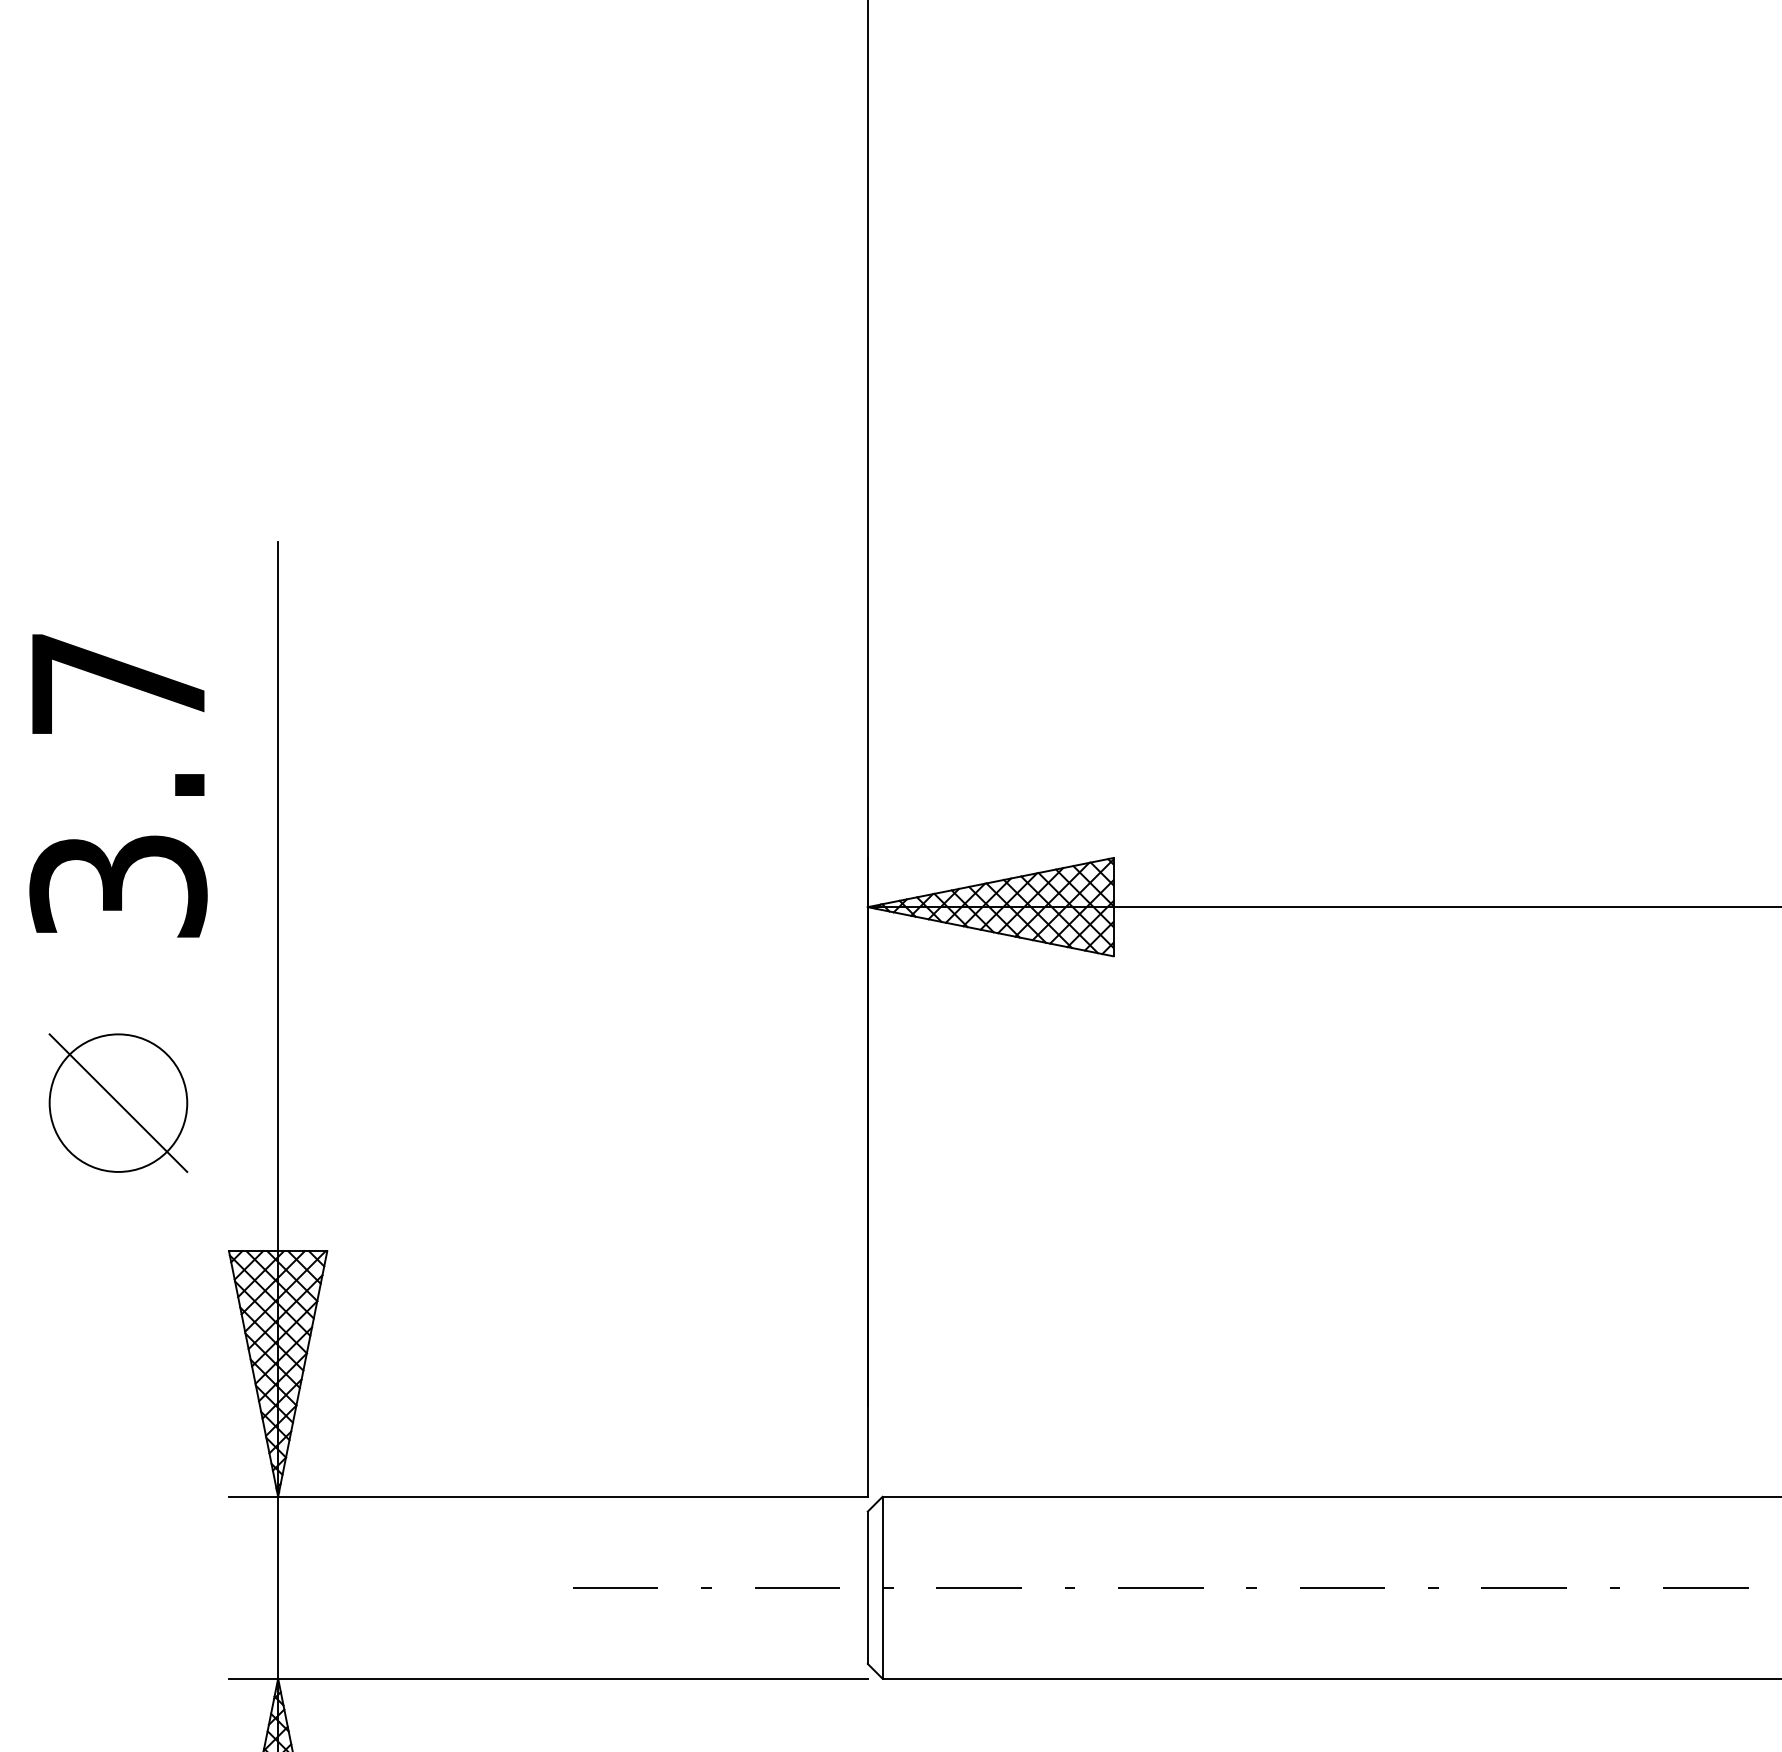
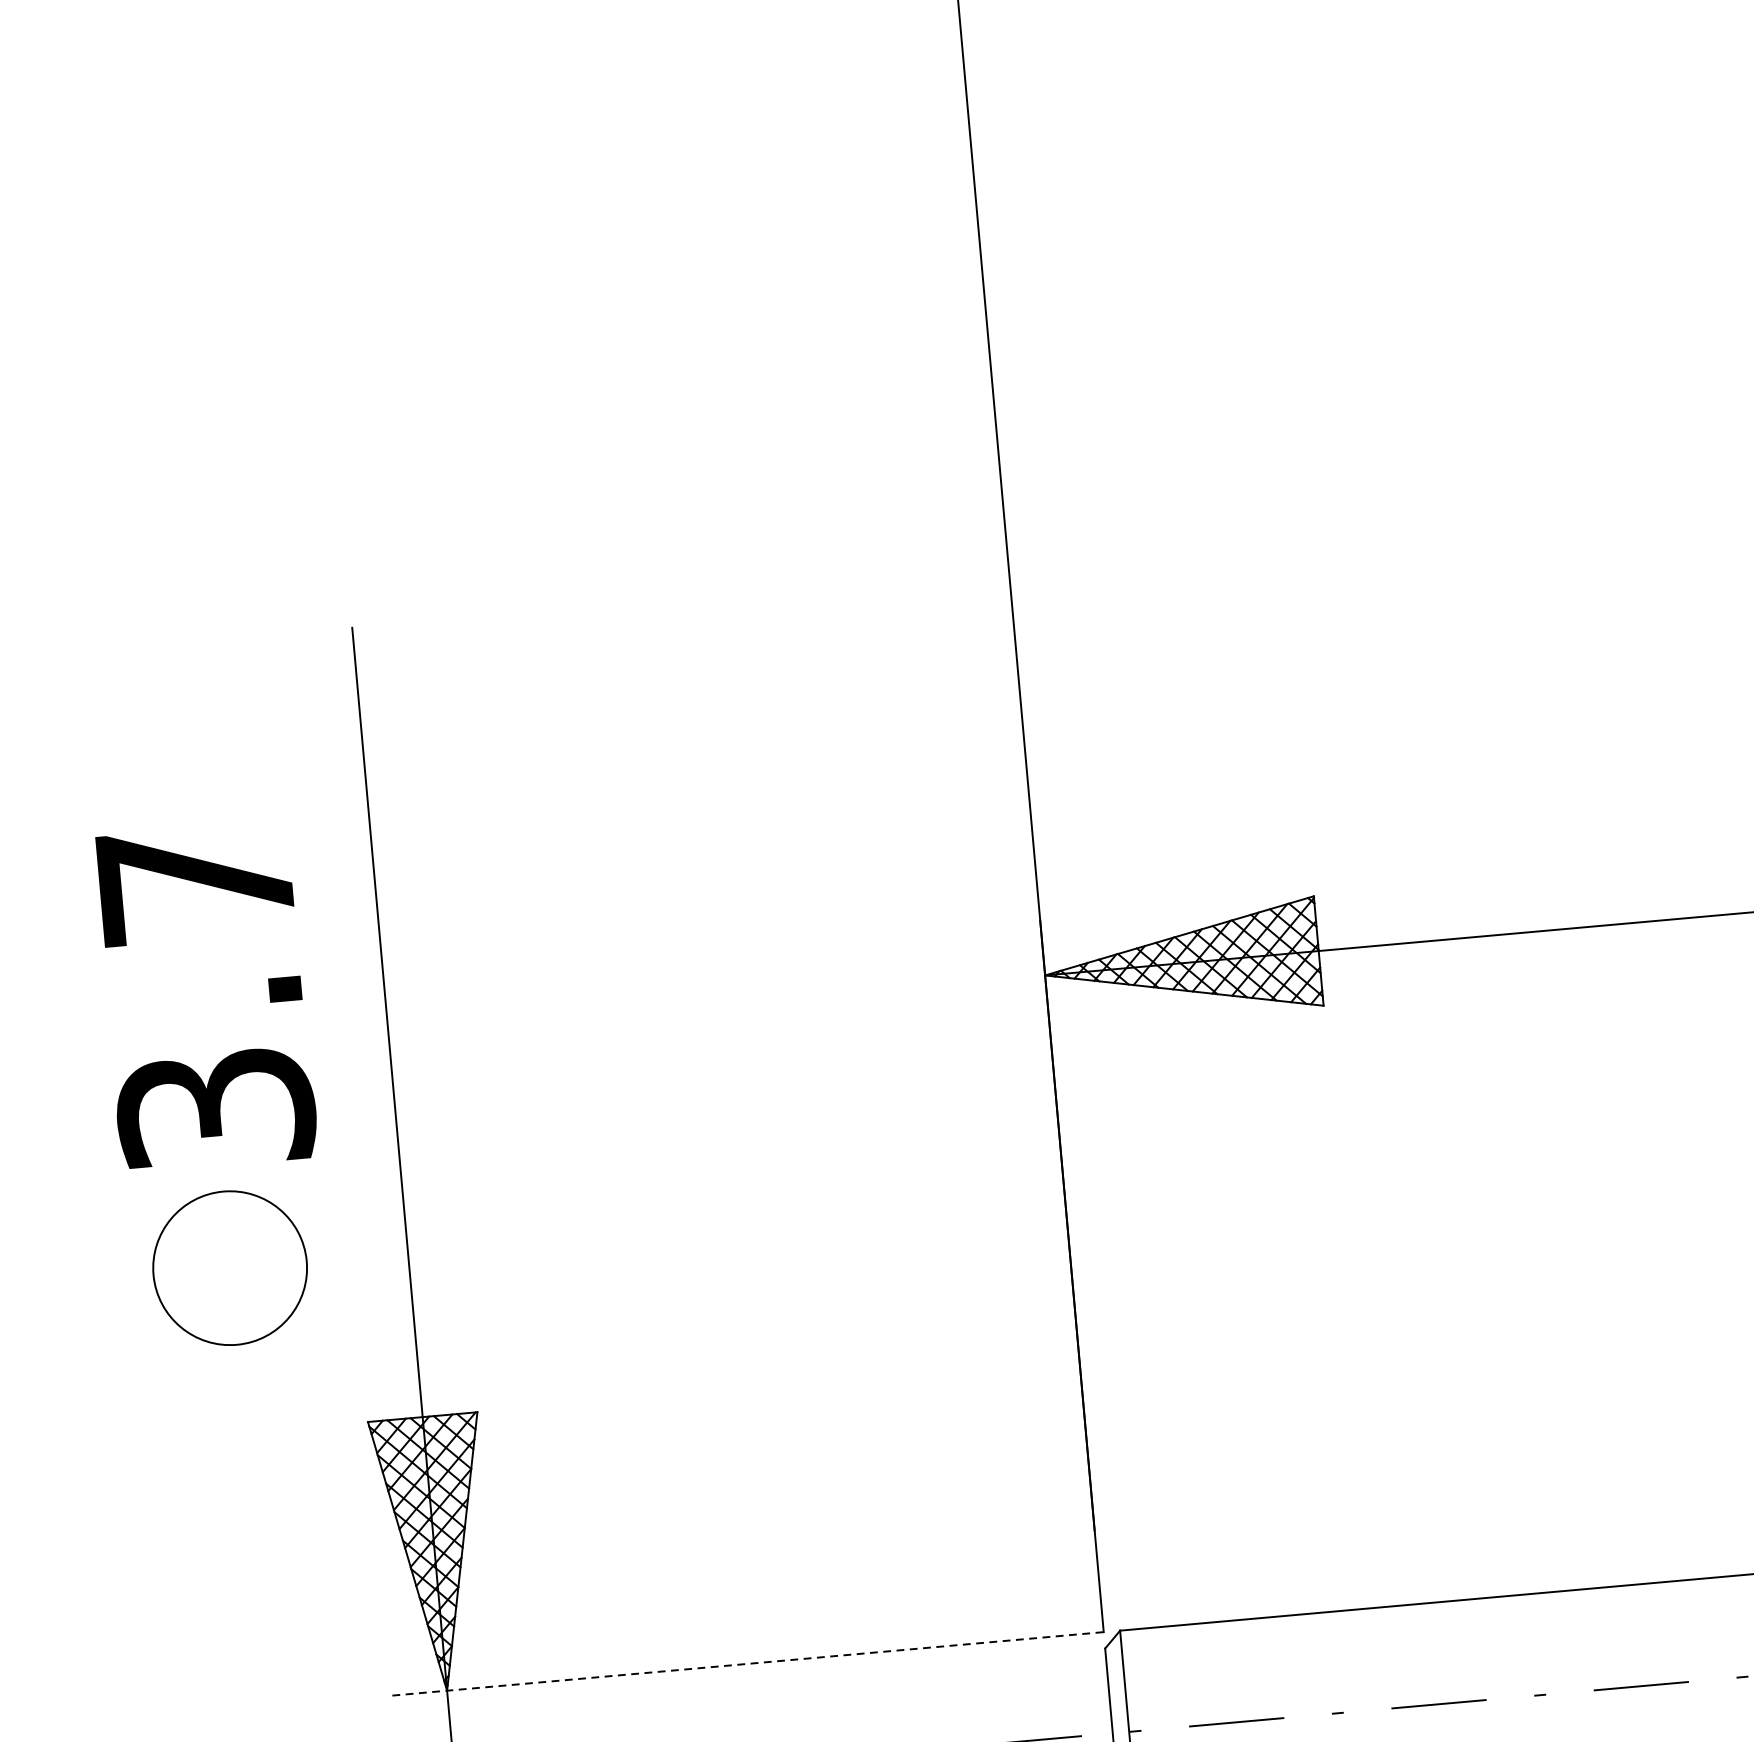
text: (118, 785) -> (205, 996), moved
line: (118, 1102) -> (230, 1267), removed
line: (548, 1496) -> (748, 1663), solid -> dashed

